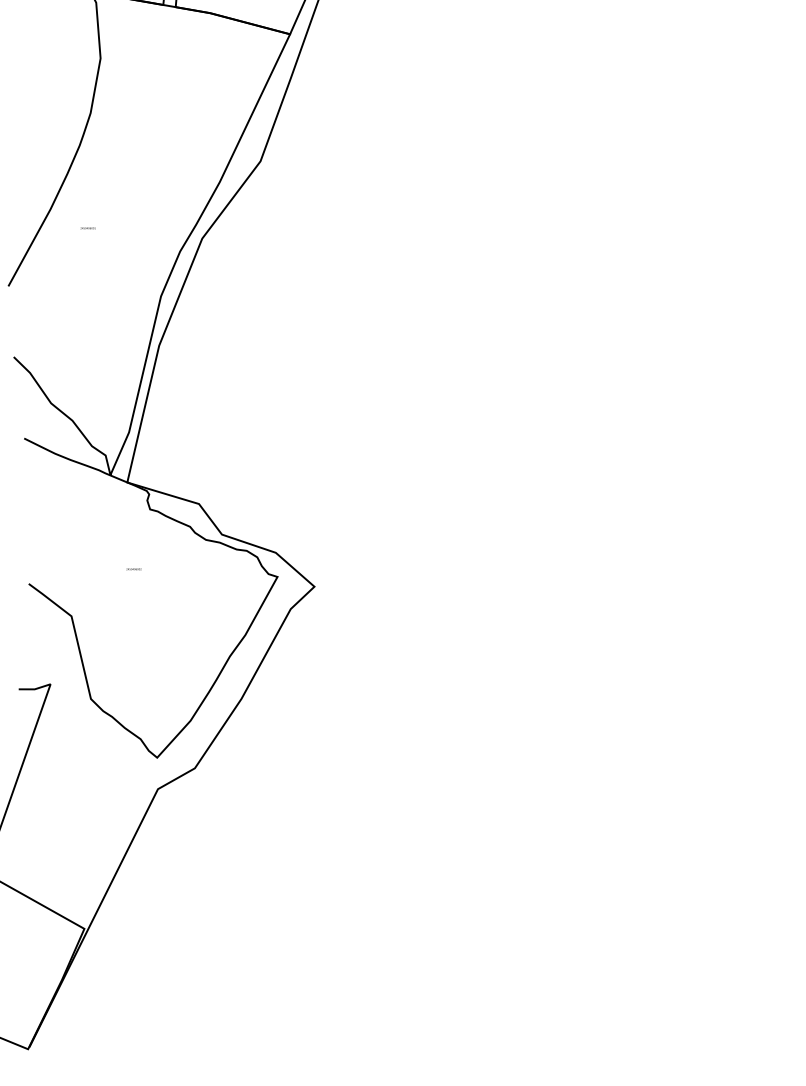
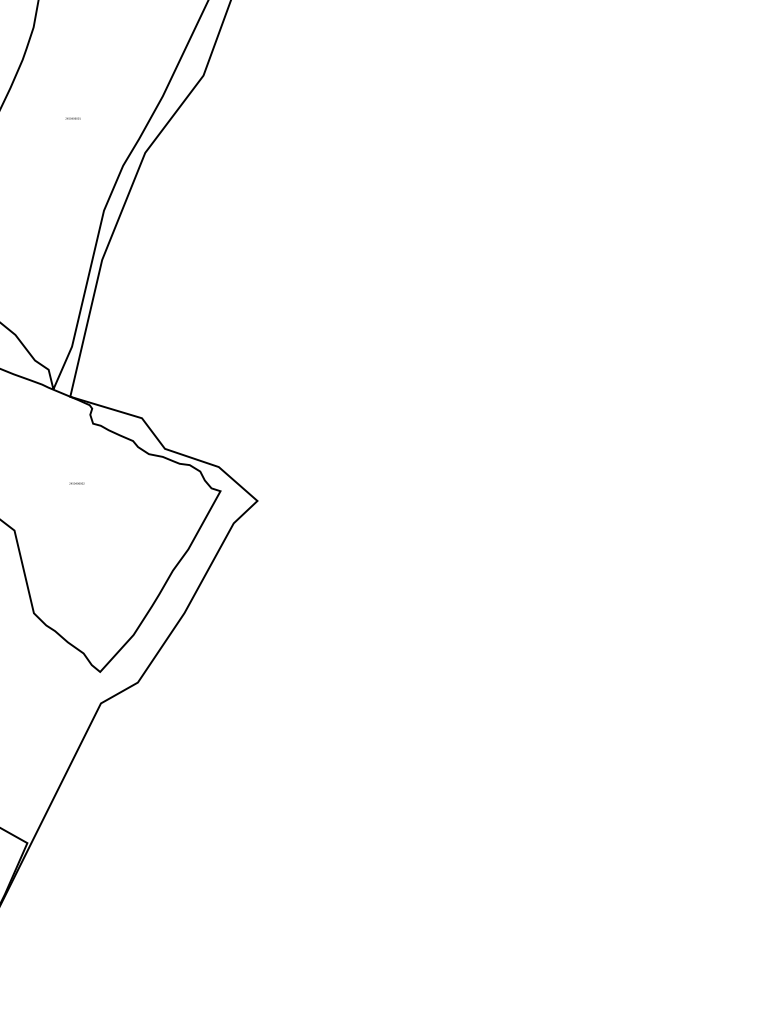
text: (87, 228) -> (72, 118), moved

